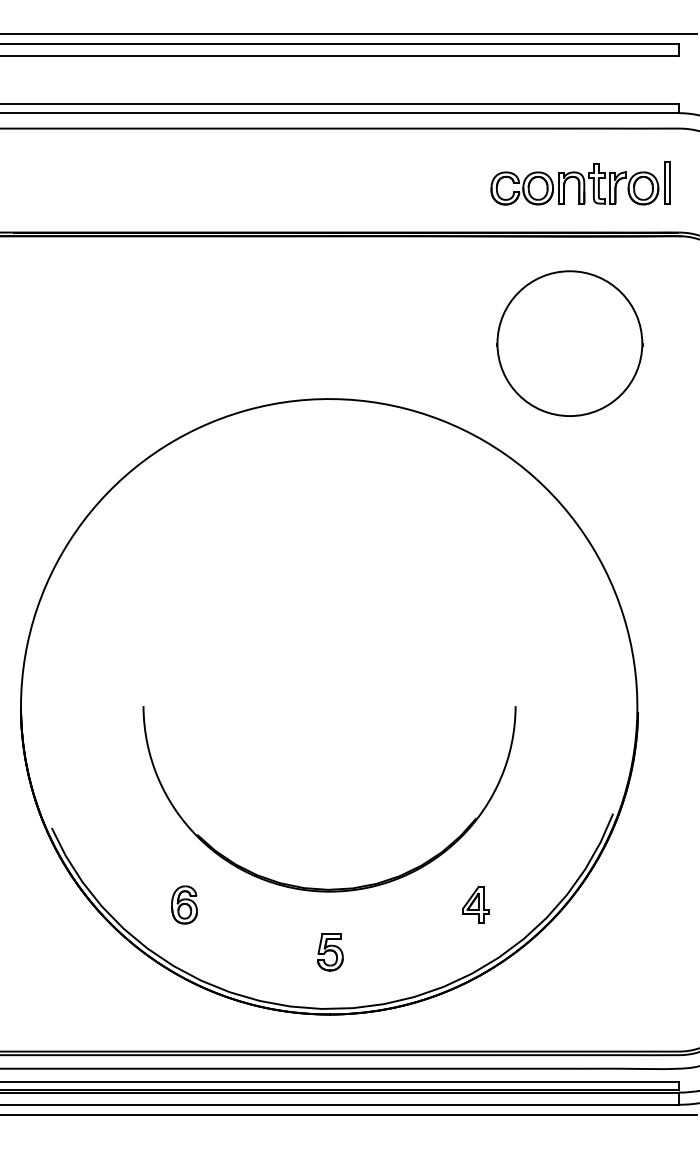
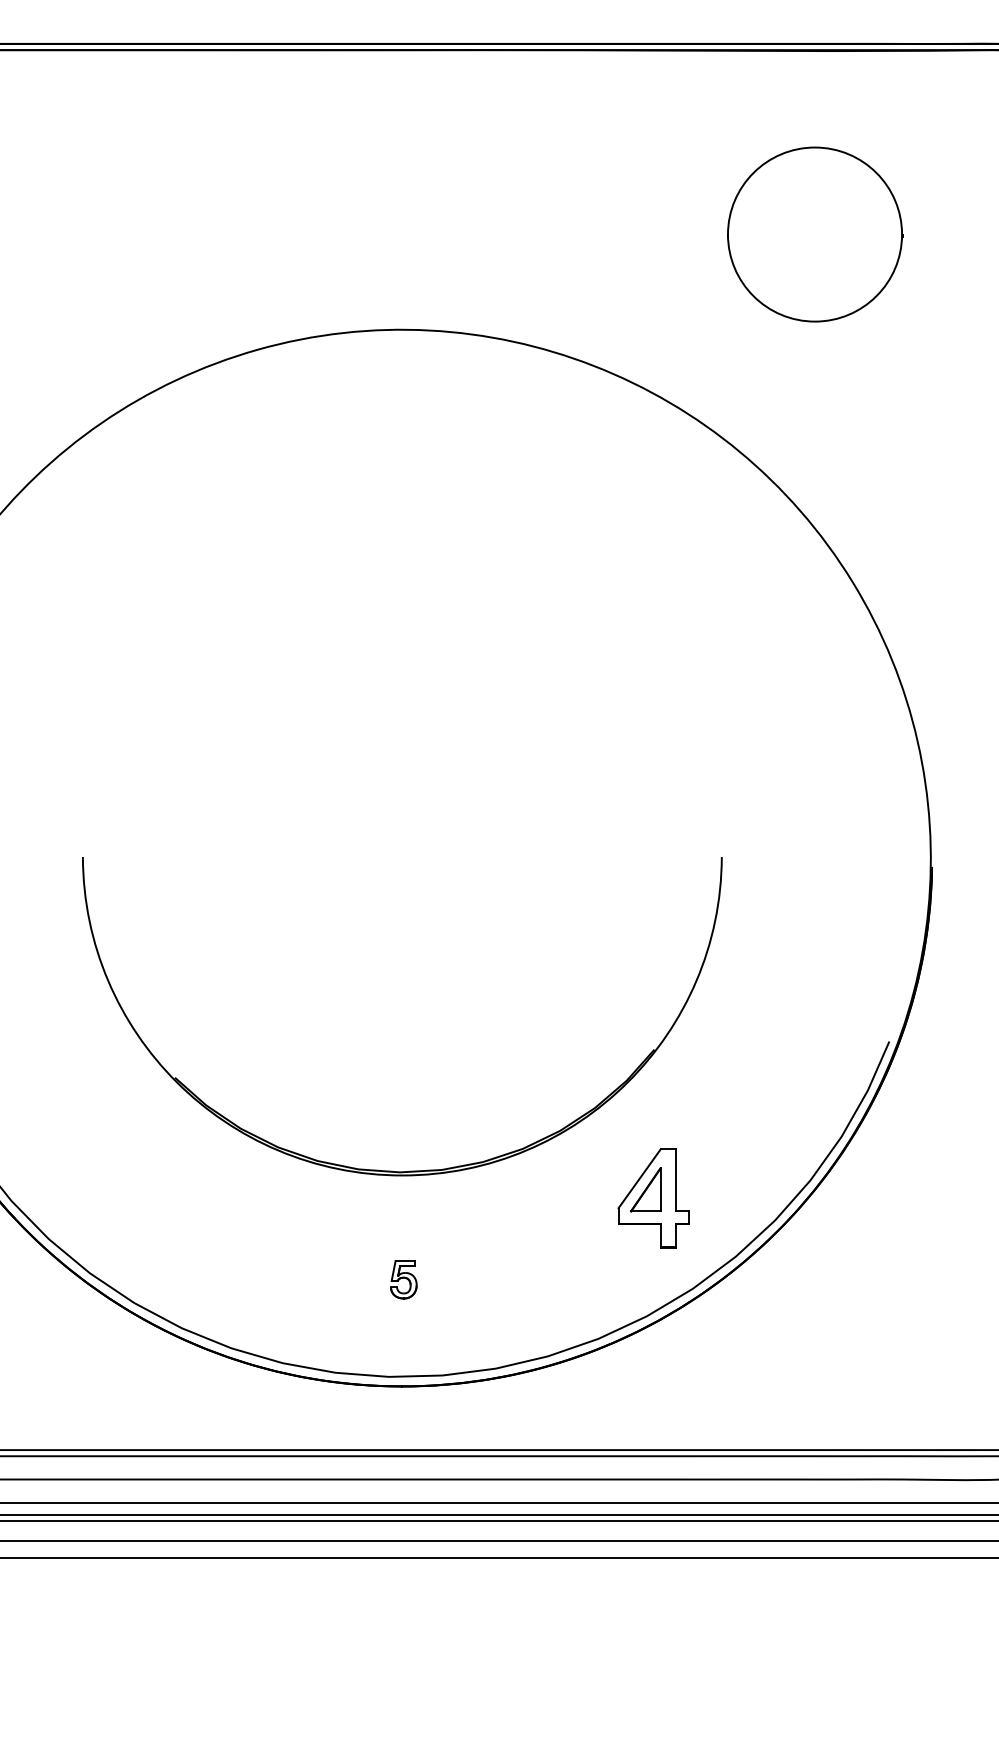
part: (569, 343) -> (814, 234), size x0.7
part: (184, 904) -> (153, 1197), removed
part: (475, 904) -> (652, 1197), size x1.6
part: (330, 952) -> (403, 1279), size x0.6

